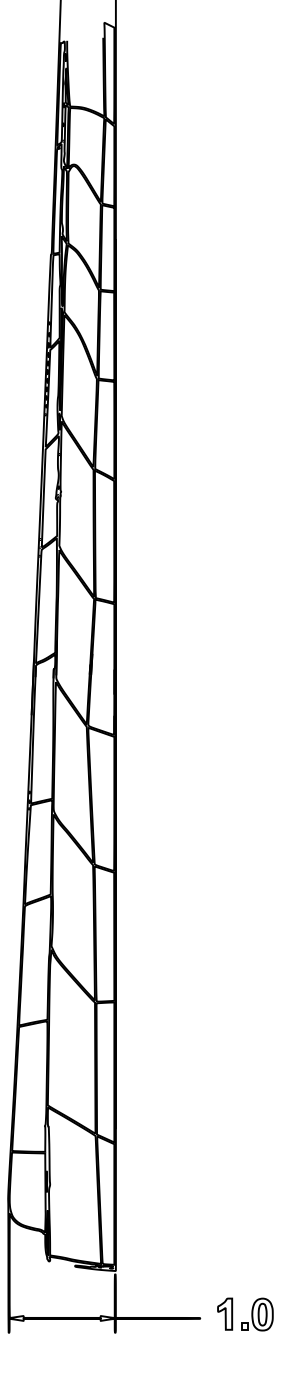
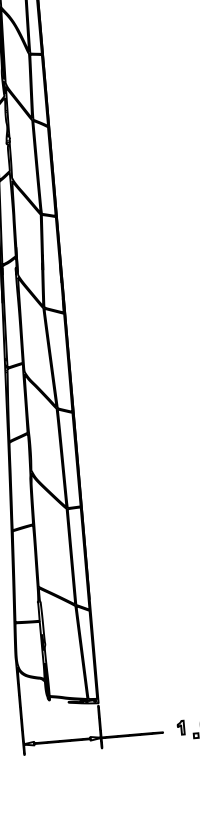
part: (225, 1313) -> (181, 727), size x0.6

